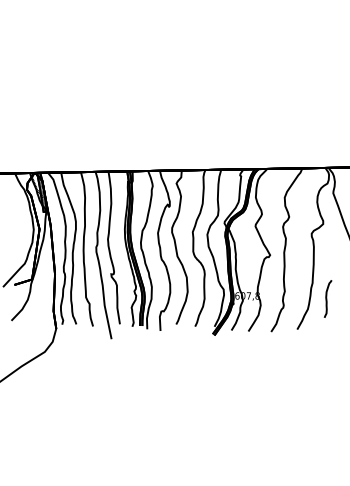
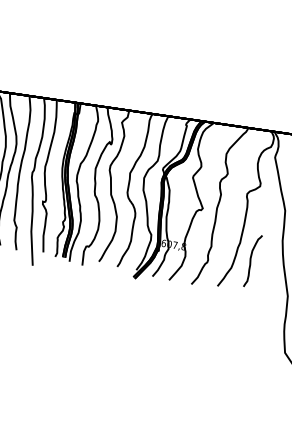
part: (327, 298) -> (252, 260), size x1.43

